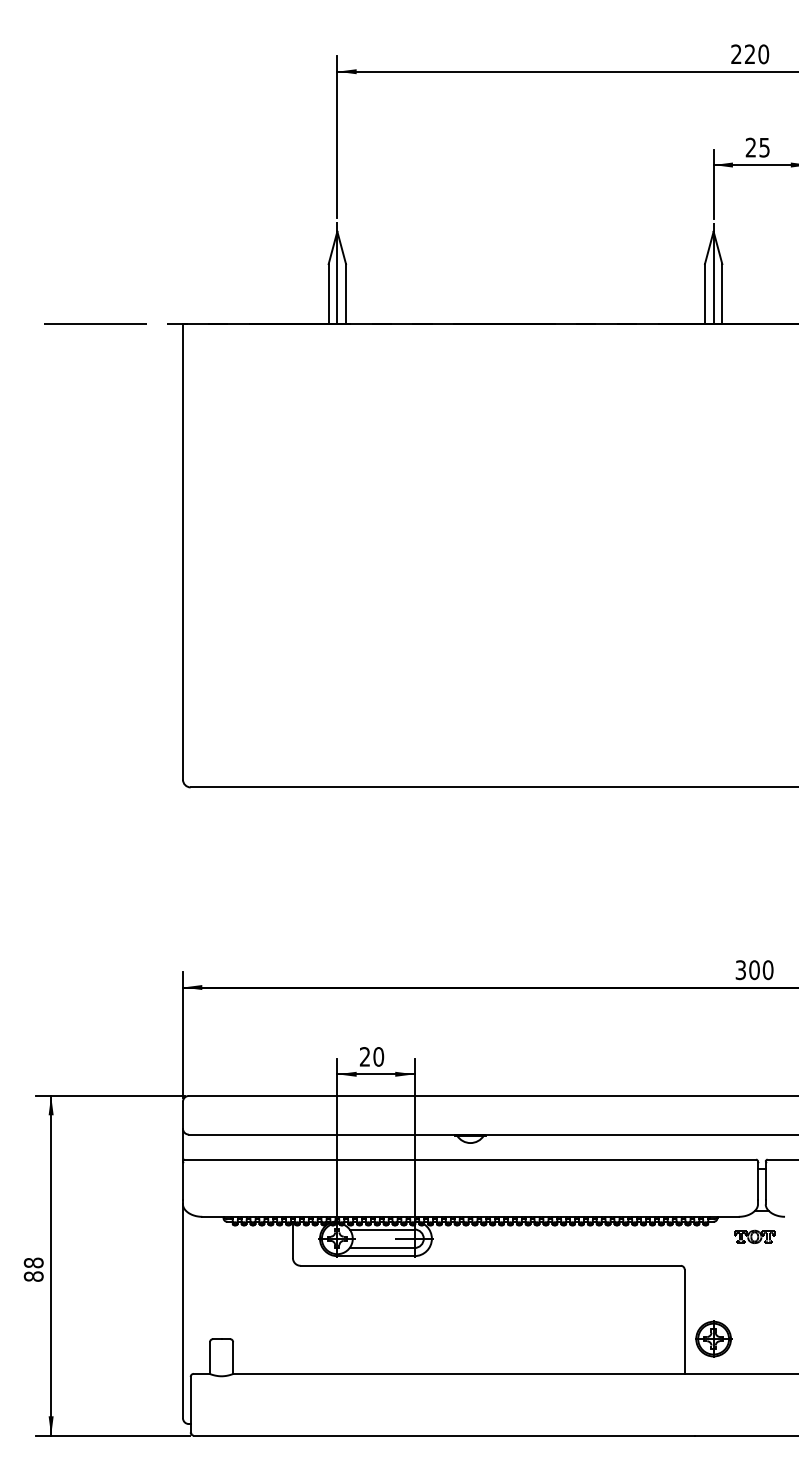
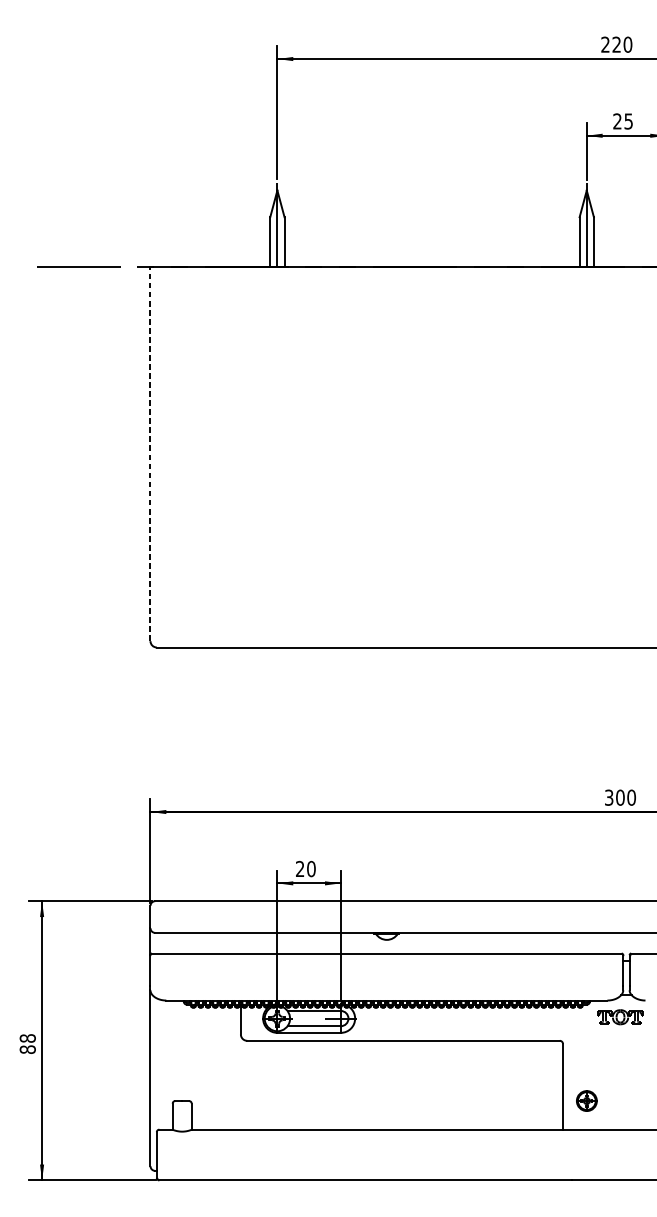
line: (182, 552) -> (150, 454), solid -> dashed
part: (754, 1236) -> (620, 1016), size x1.4
part: (713, 1338) -> (586, 1100), size x0.7

